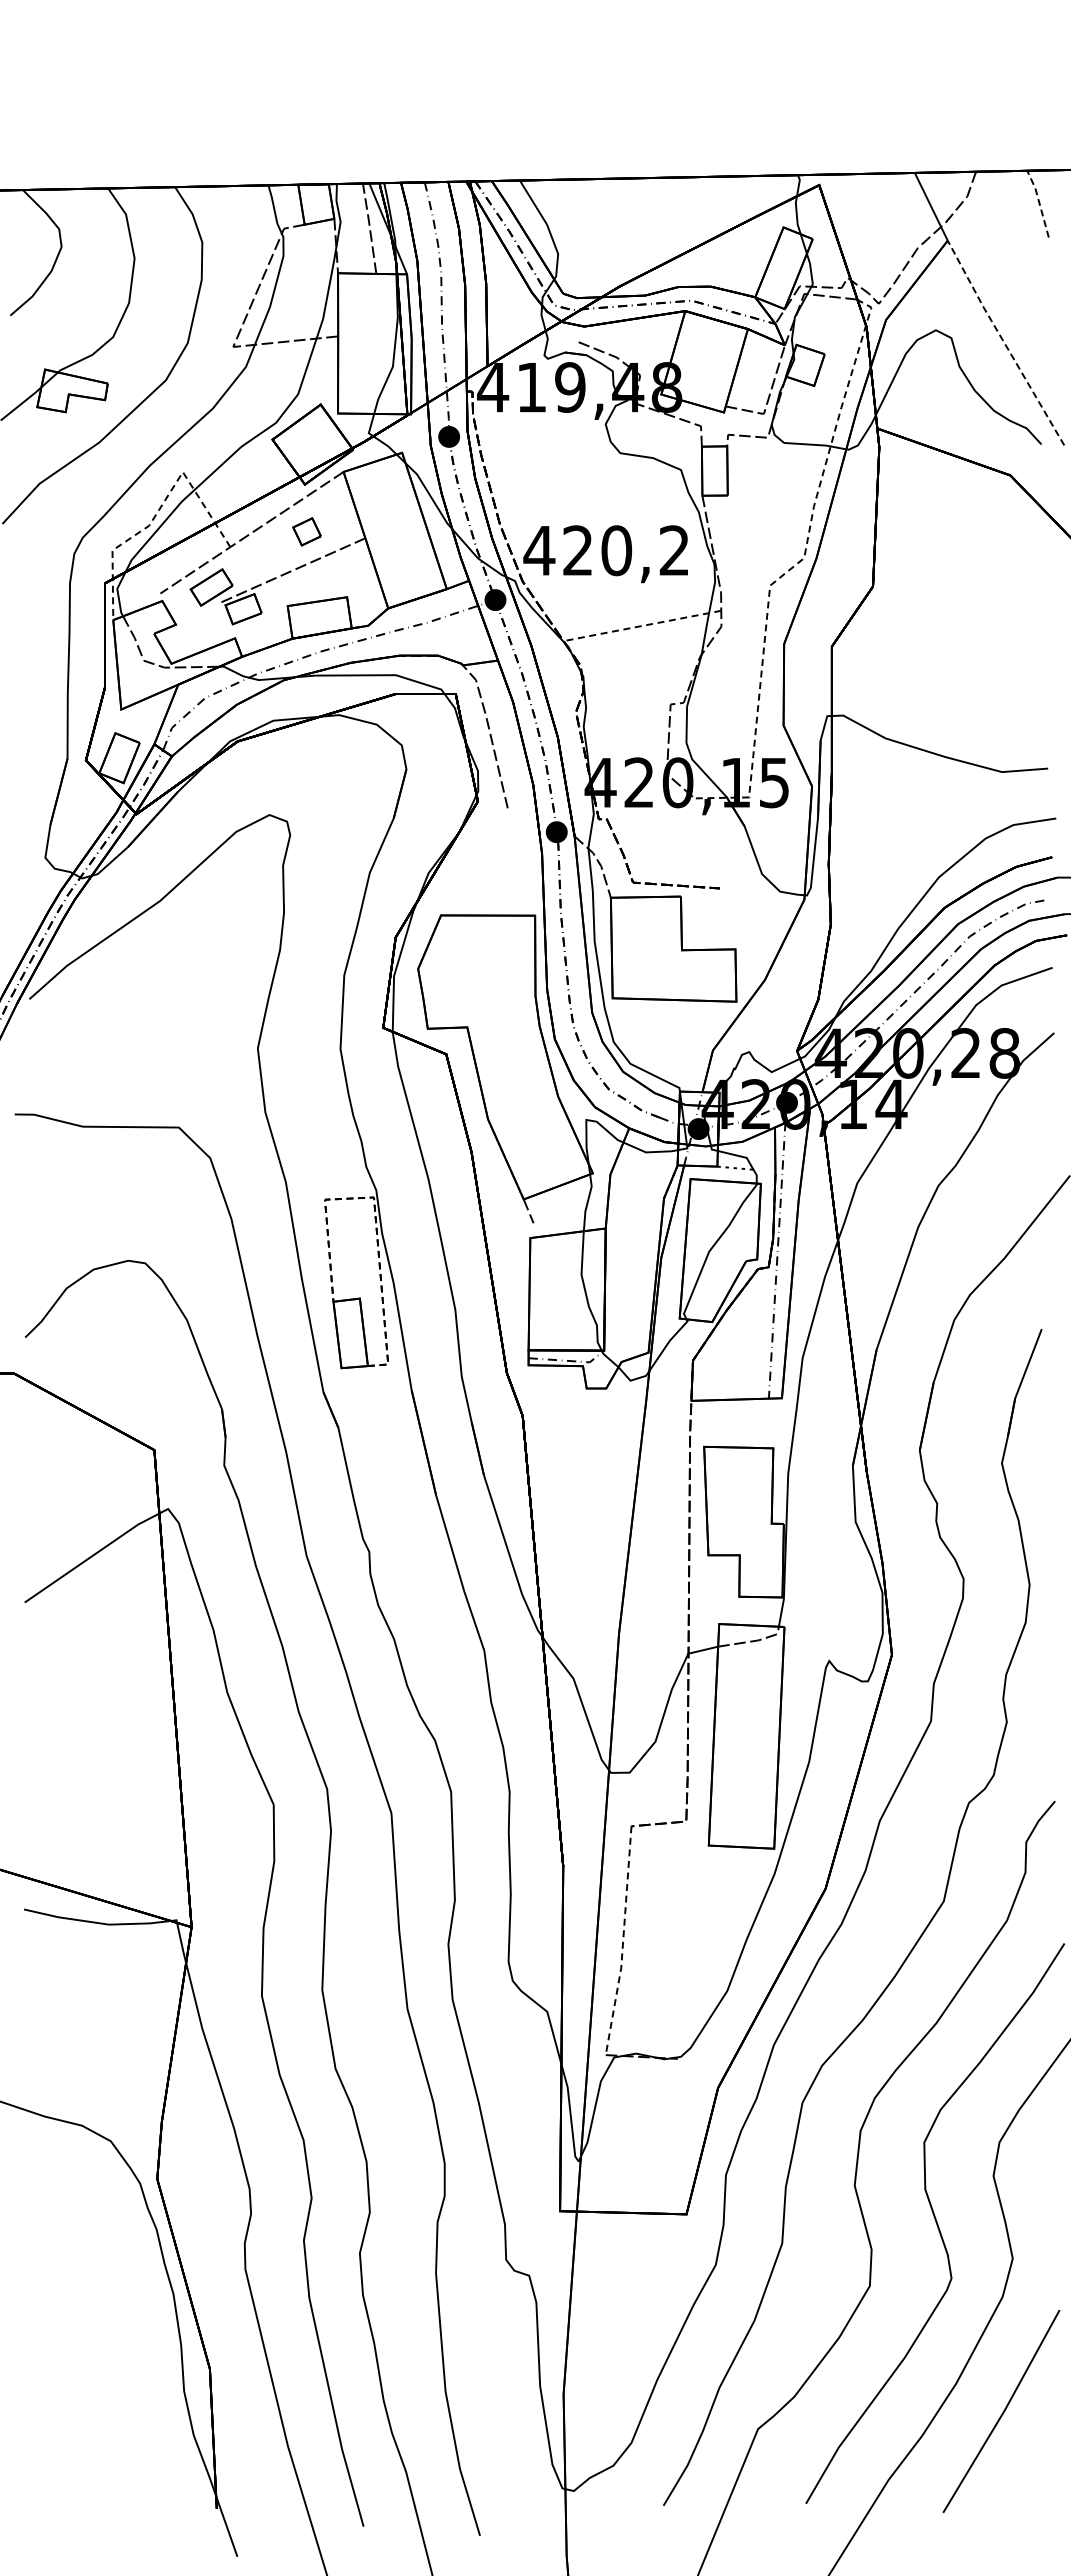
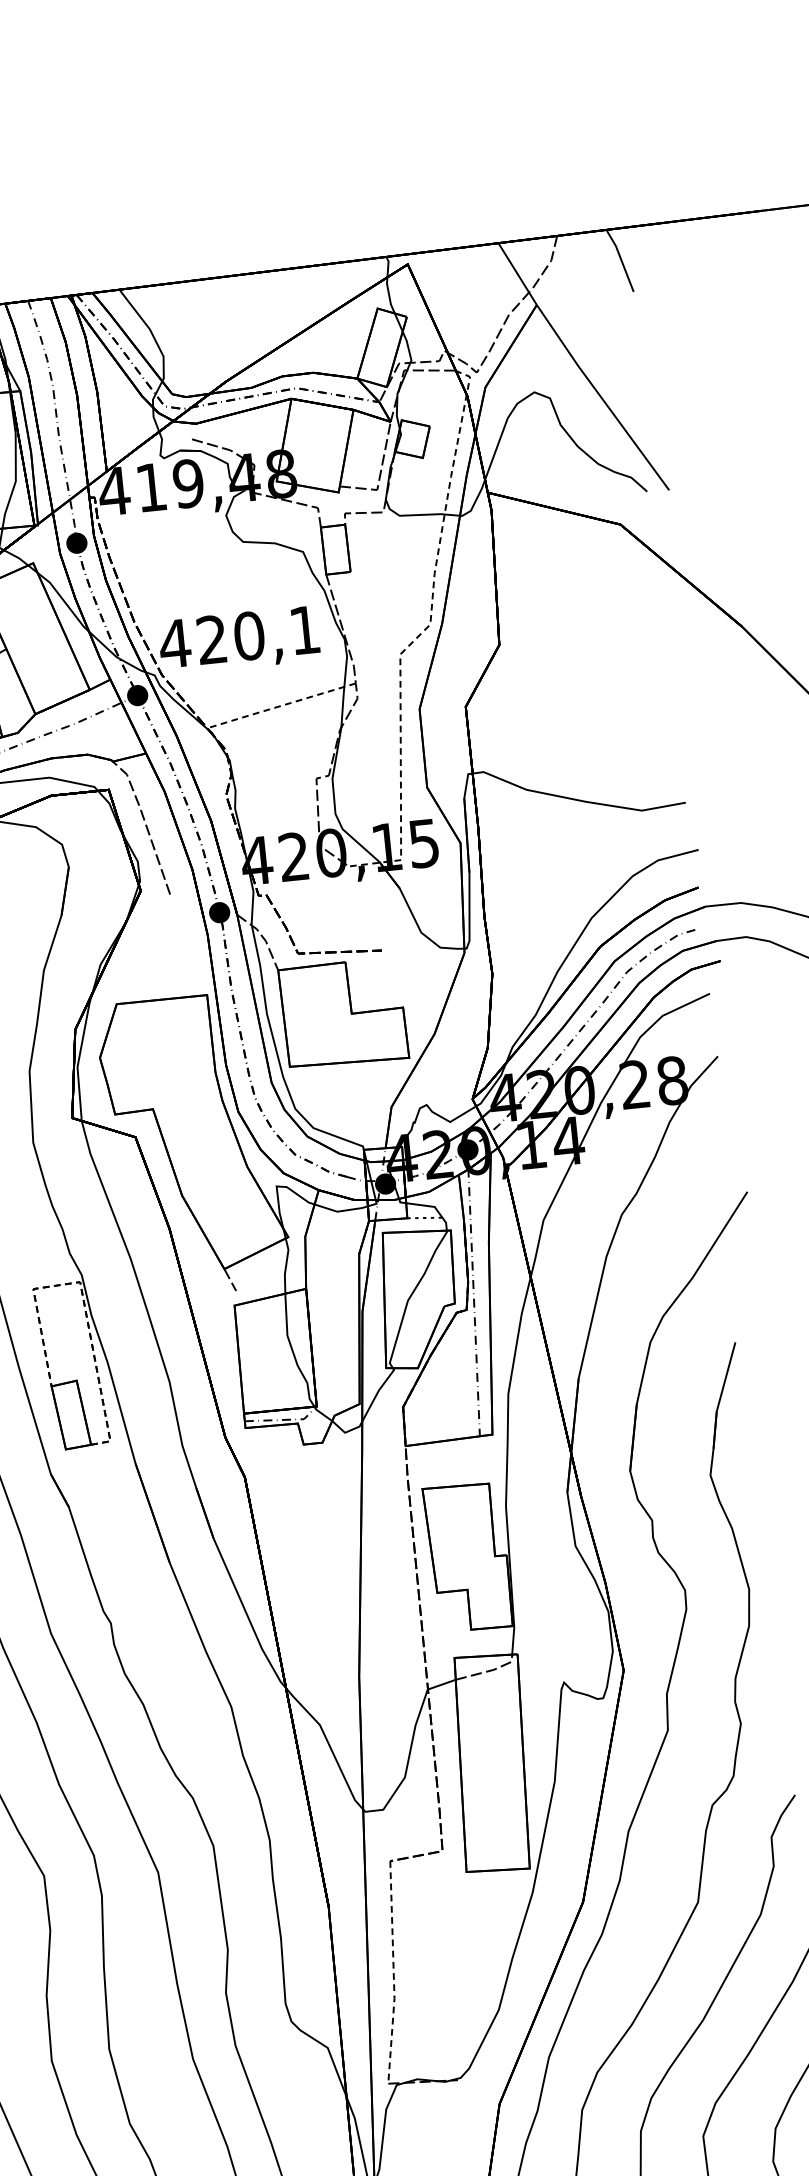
line: (1039, 202) -> (621, 259), dashed -> solid
line: (1004, 343) -> (601, 398), dashed -> solid
text: (673, 550) -> (303, 630), 420,2 -> 420,1

